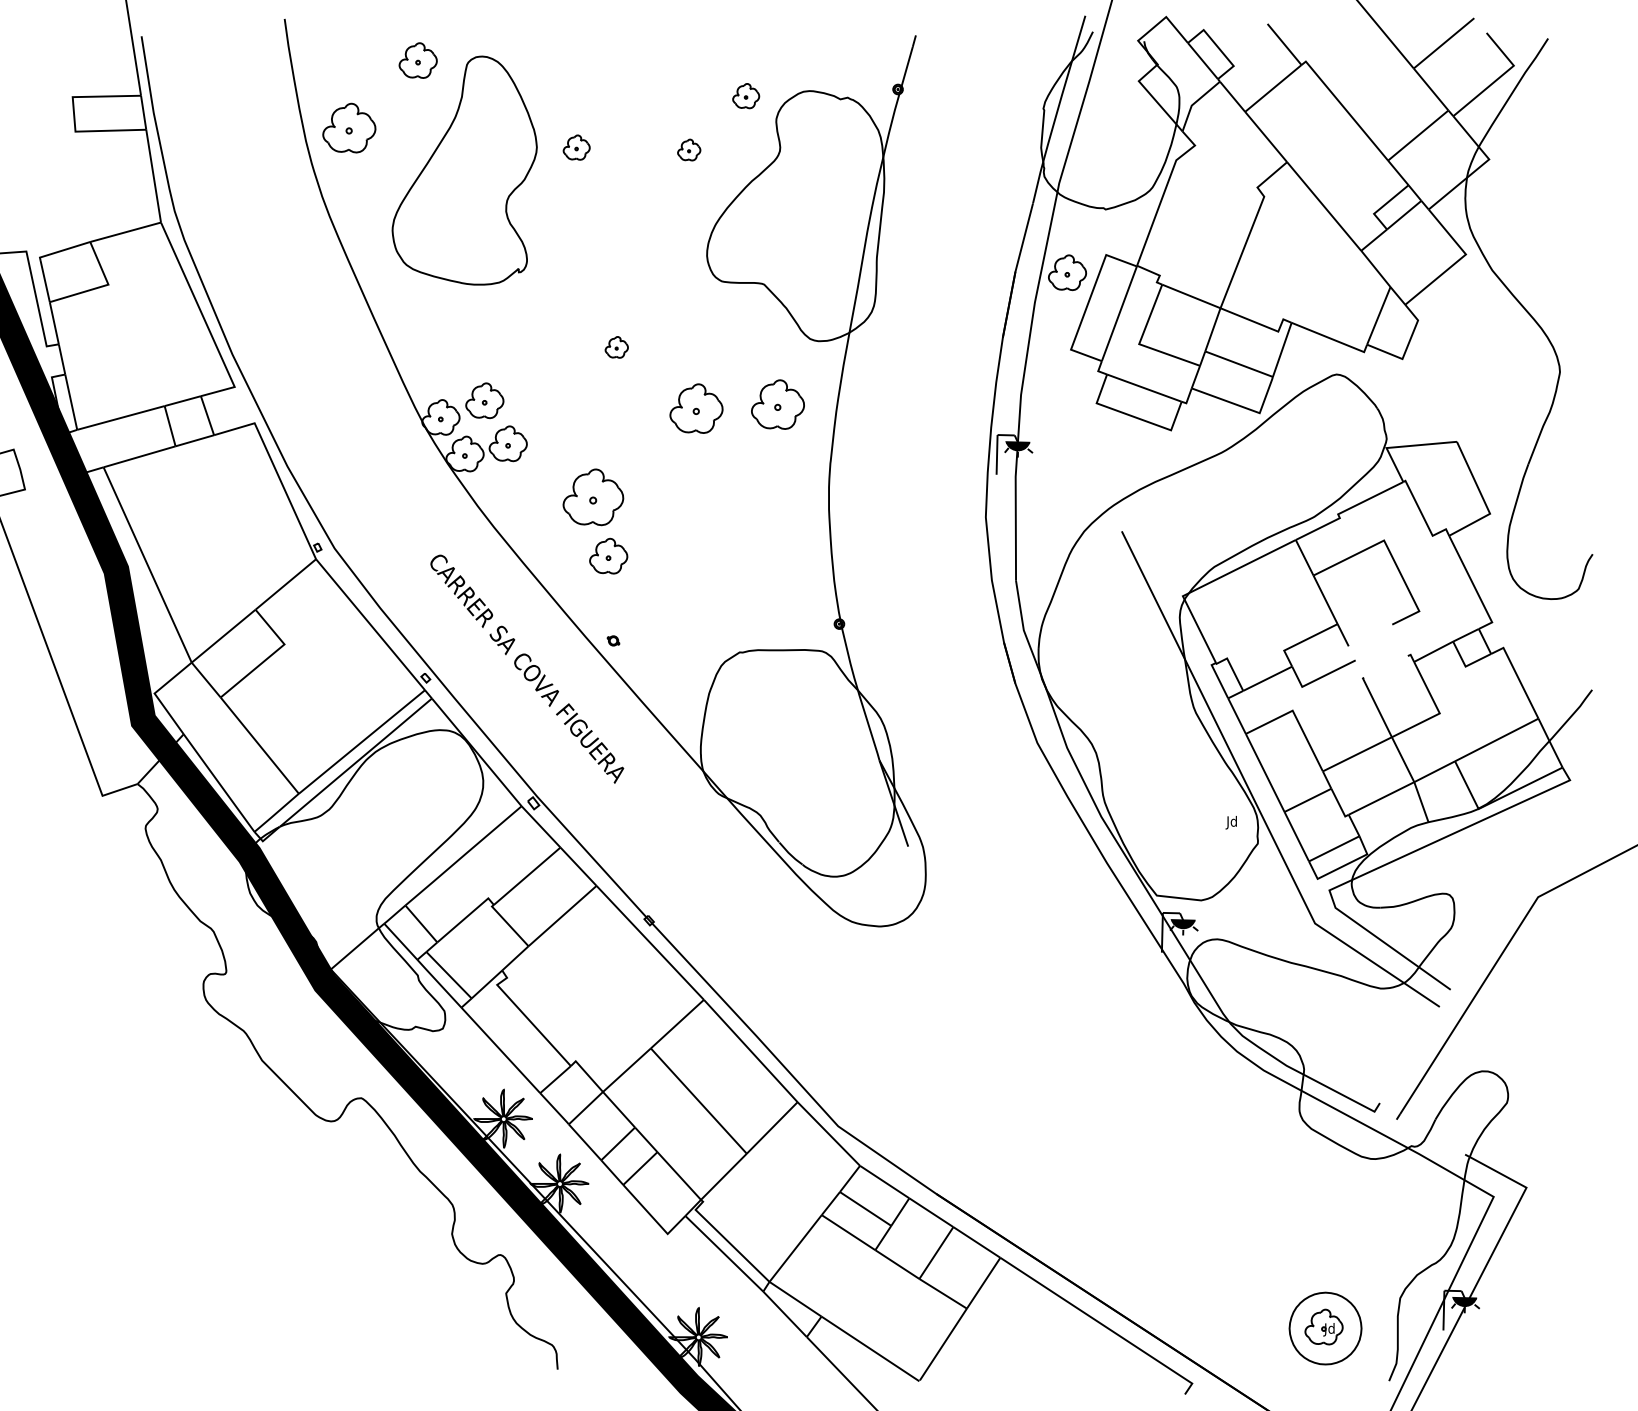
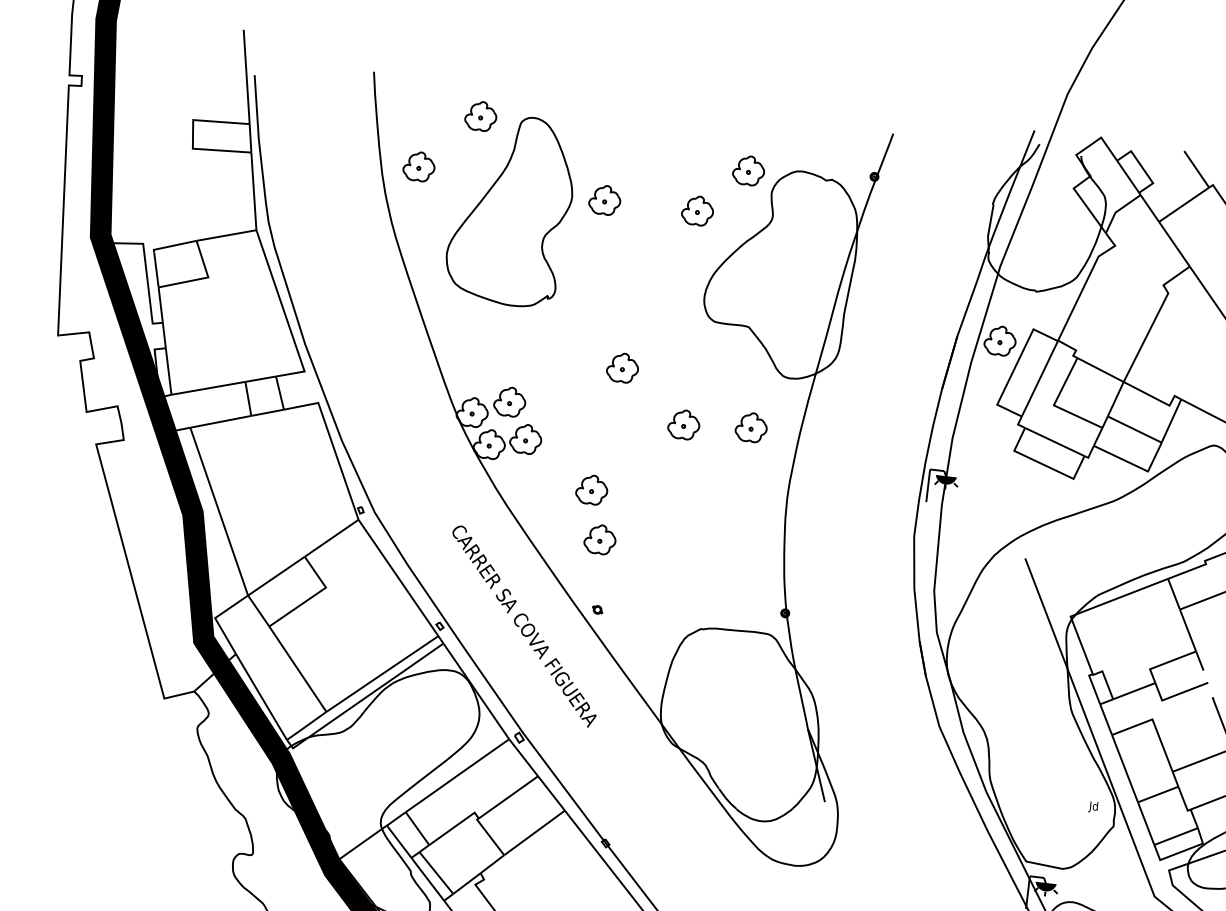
part: (745, 95) -> (748, 170), size x1.43
part: (349, 127) -> (419, 166), size x0.71
part: (576, 147) -> (604, 200), size x1.43
part: (688, 149) -> (697, 210), size x1.67
part: (616, 347) -> (622, 368), size x1.67
part: (777, 404) -> (750, 427), size x0.71
part: (696, 408) -> (683, 424), size x0.71
part: (592, 497) -> (591, 490), size x0.62

